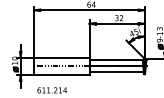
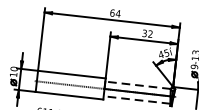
line: (116, 60) -> (138, 85), solid -> dashed
line: (116, 72) -> (136, 100), solid -> dashed

